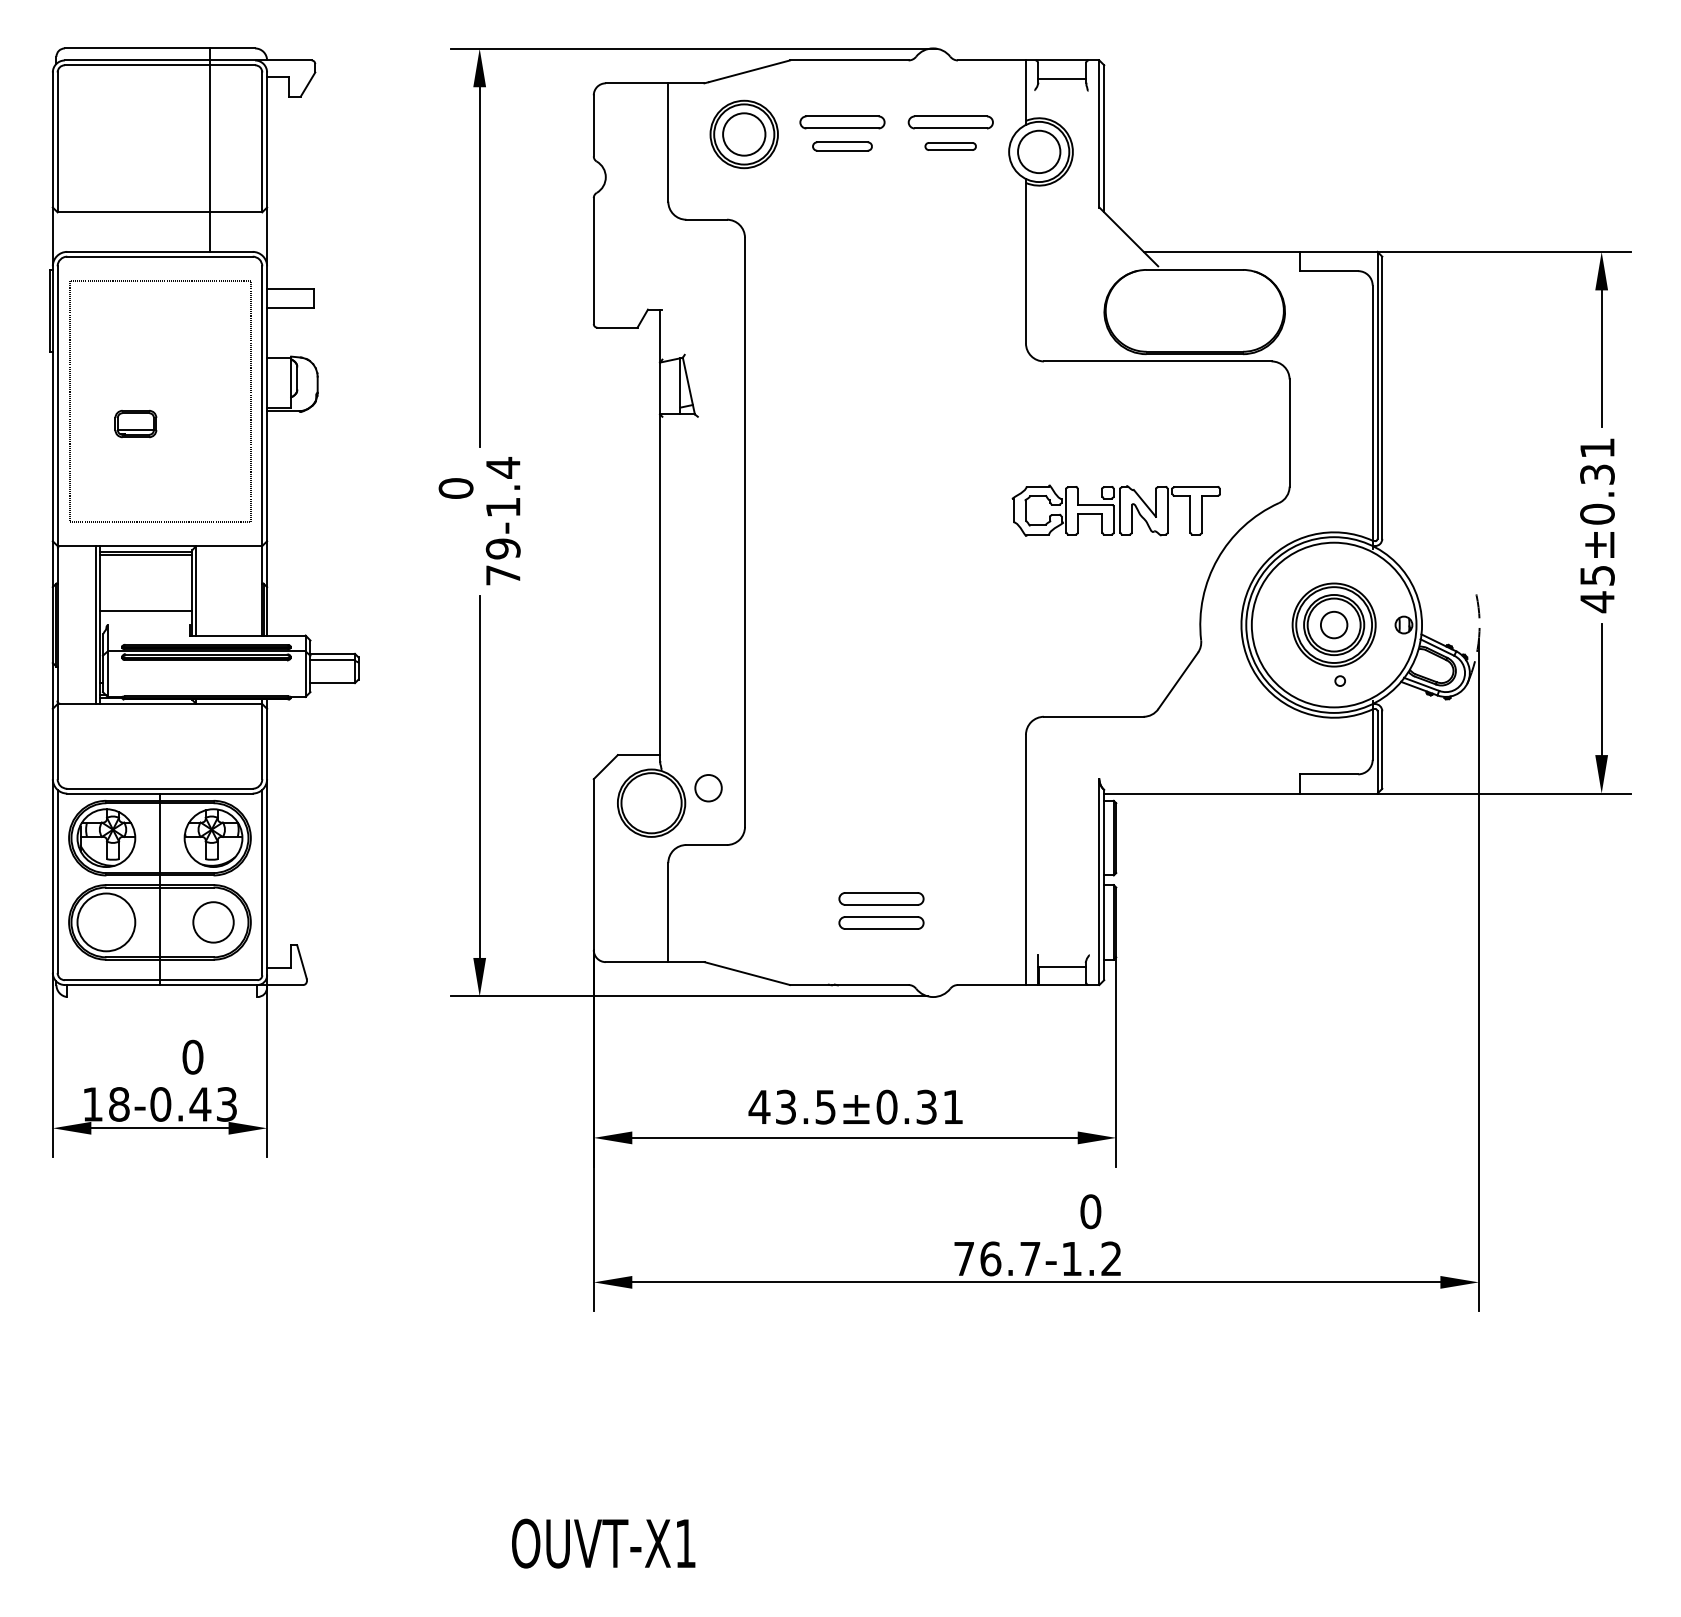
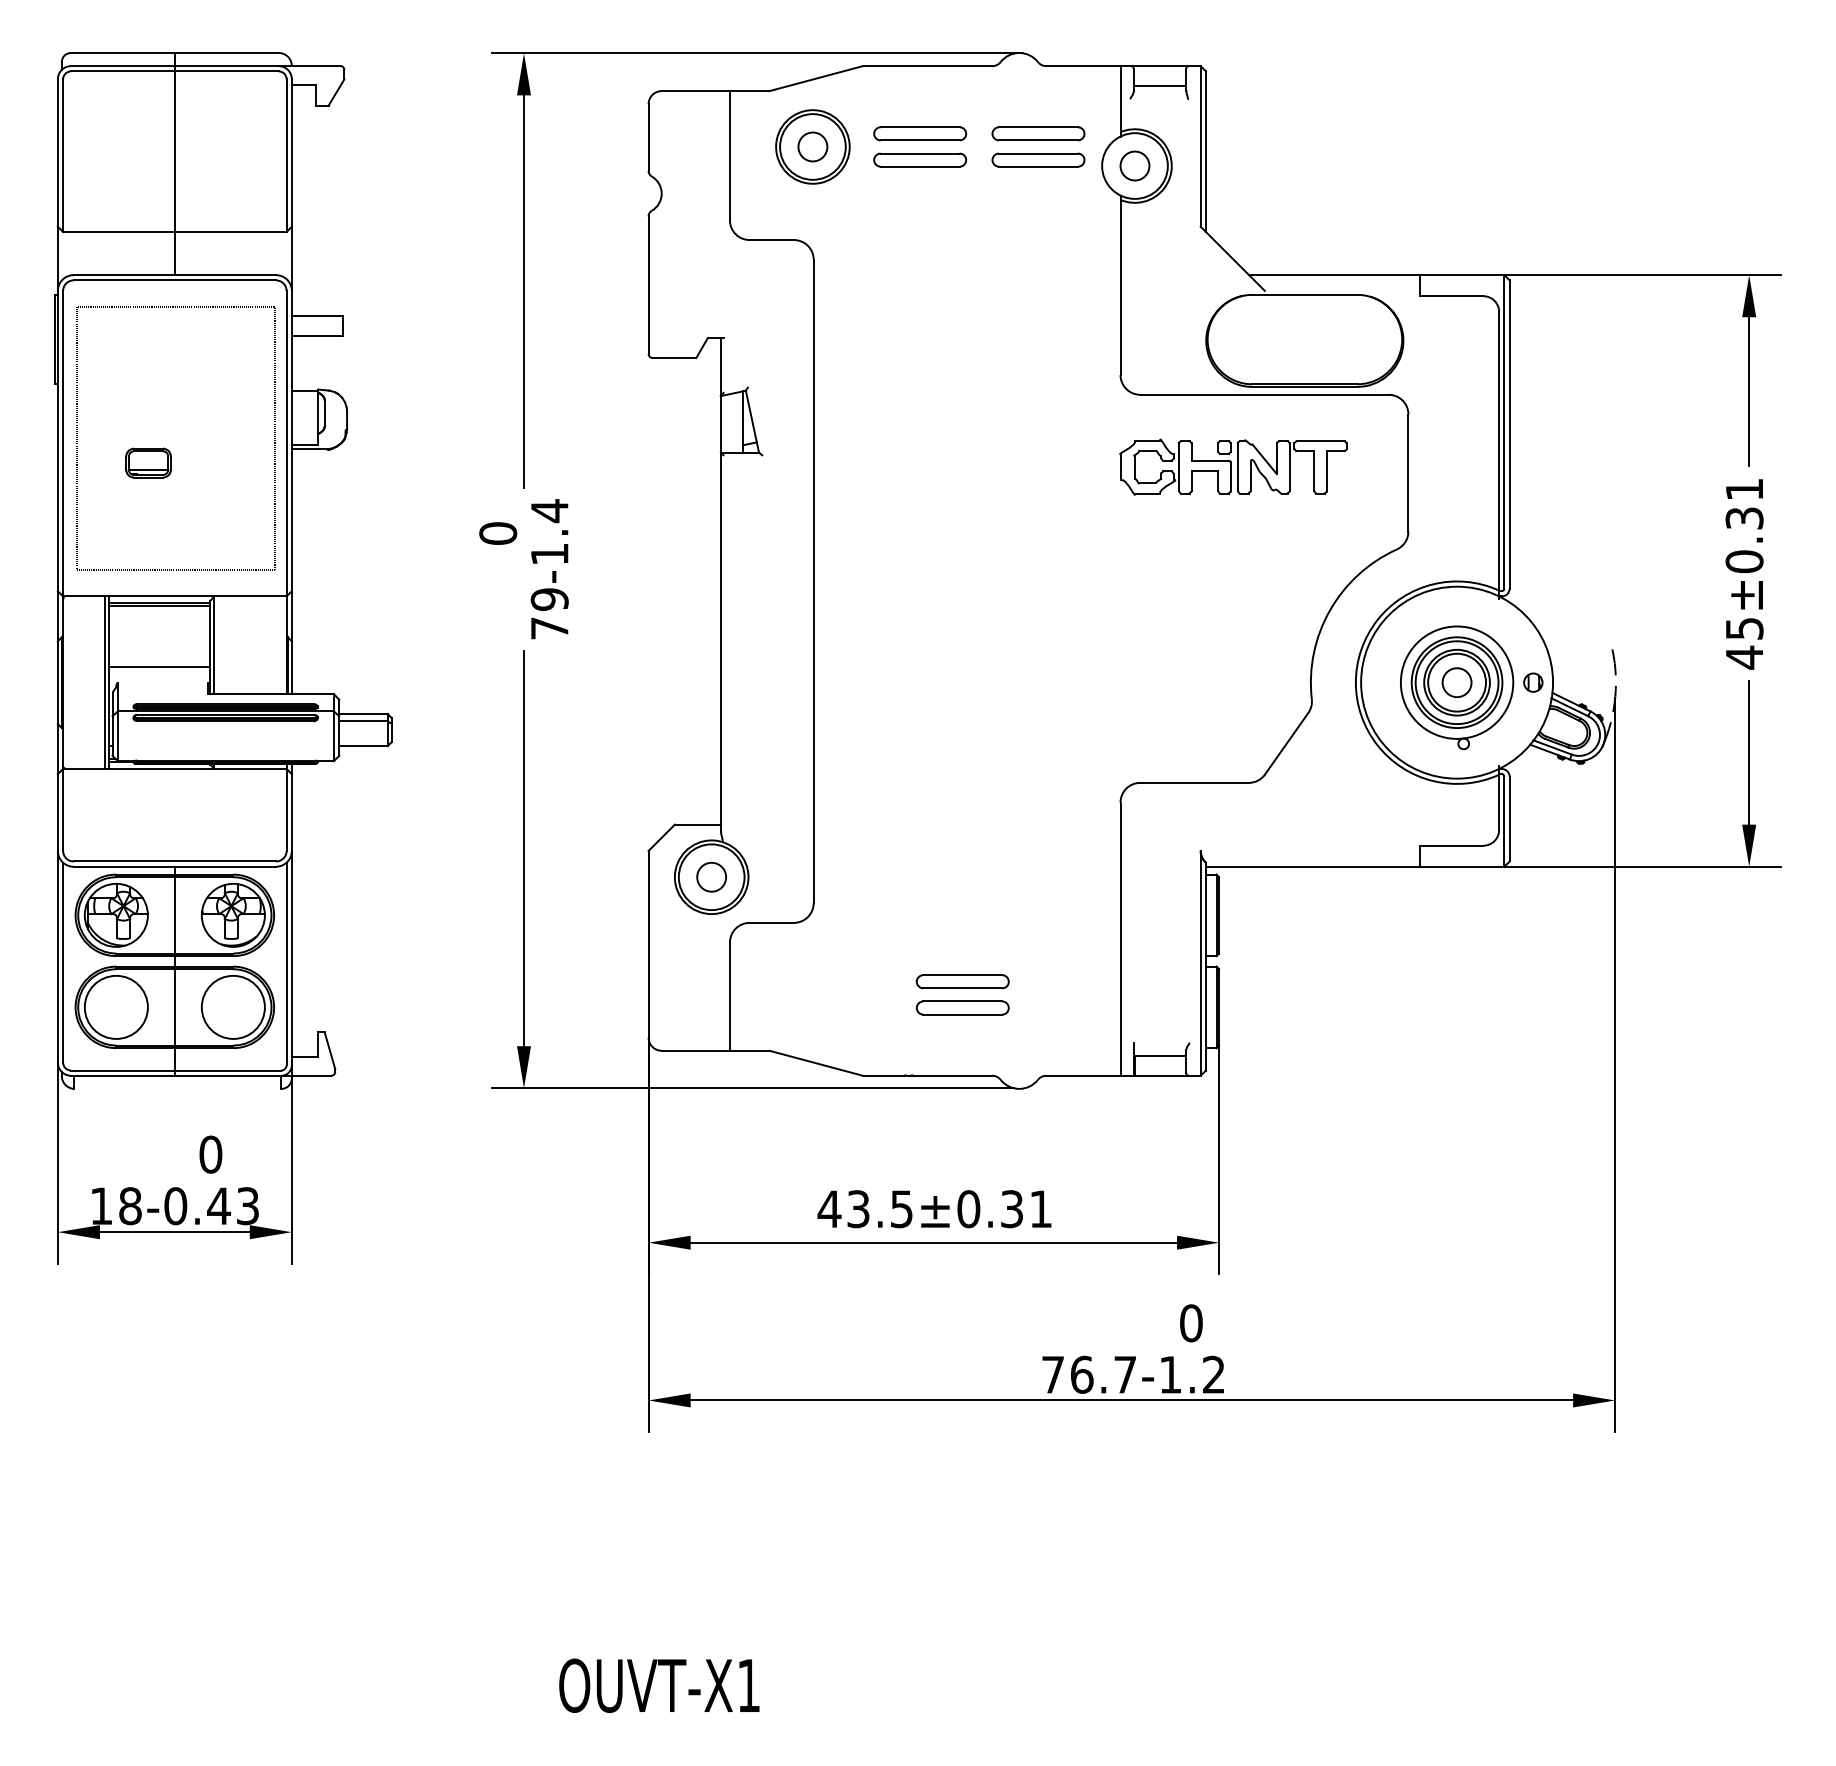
circle: (744, 134) -> (813, 146), size x0.62
part: (842, 146) -> (920, 160), size x1.43
part: (950, 146) -> (1038, 160), size x1.67
line: (209, 149) -> (174, 163), moved
circle: (1038, 151) -> (1134, 165), size x0.62
part: (1115, 510) -> (1232, 466), moved
circle: (1333, 624) -> (1456, 682), size x0.62
circle: (708, 788) -> (711, 877), moved
circle: (213, 922) -> (233, 1007), size x1.43

